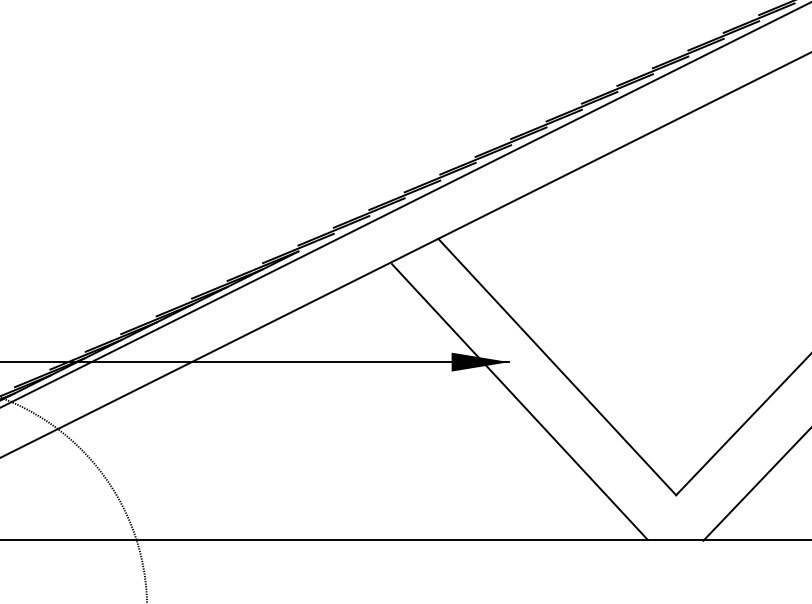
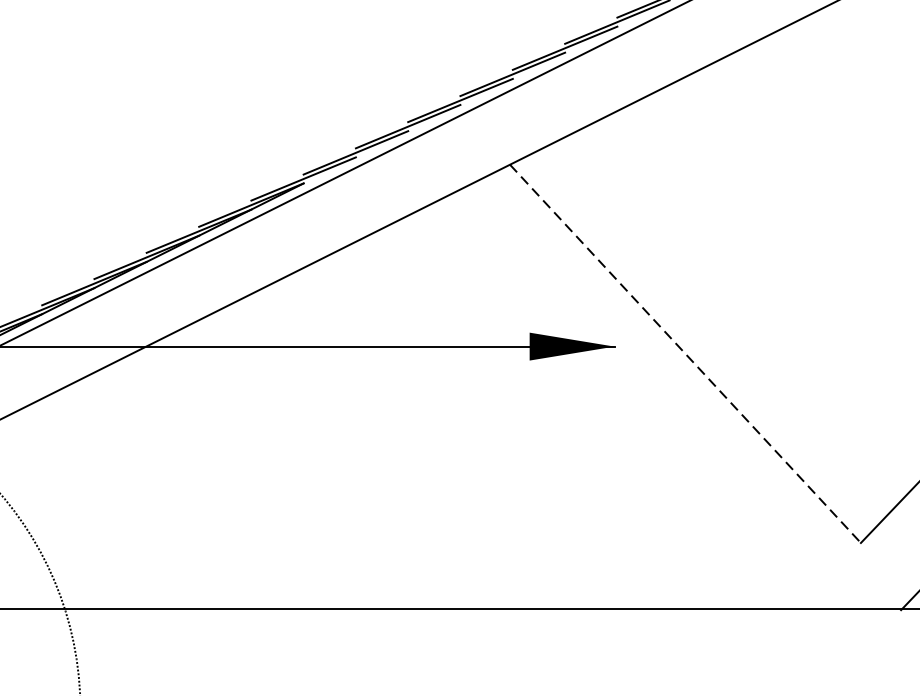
line: (557, 367) -> (685, 354), solid -> dashed
line: (519, 401) -> (629, 404), removed

